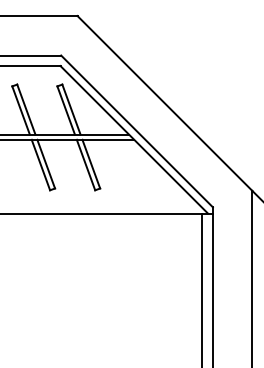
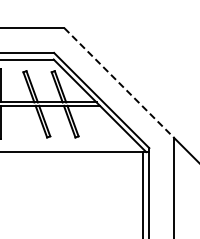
line: (165, 104) -> (119, 83), solid -> dashed

